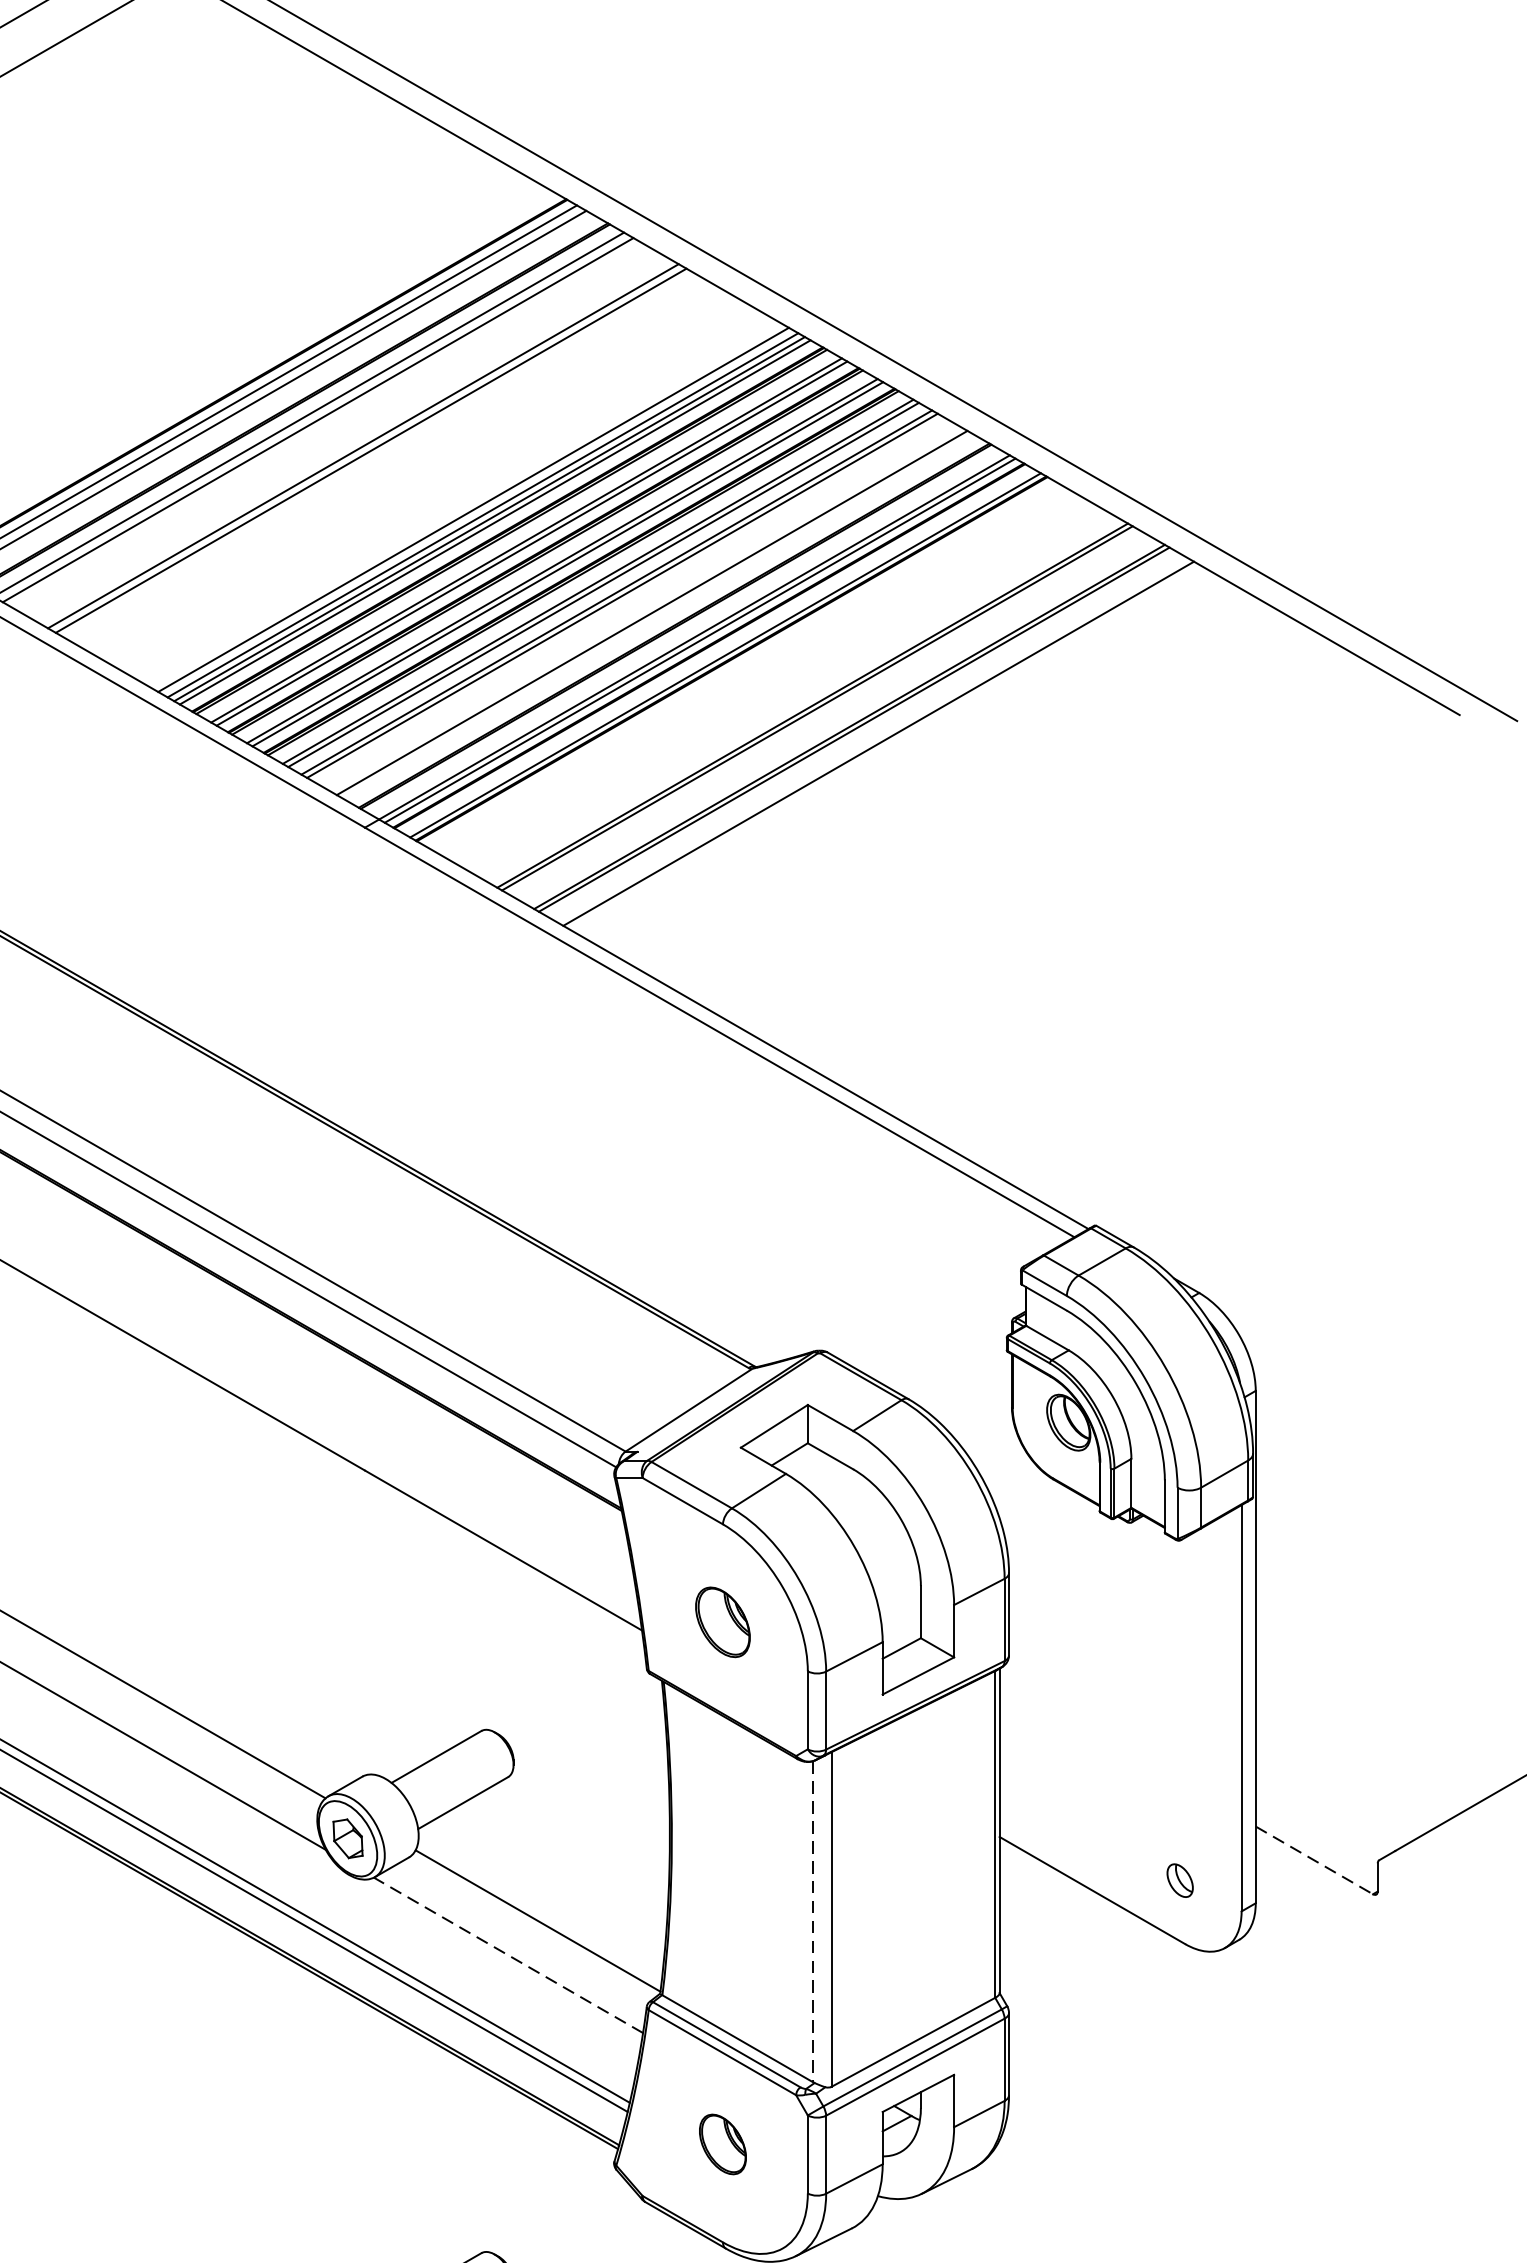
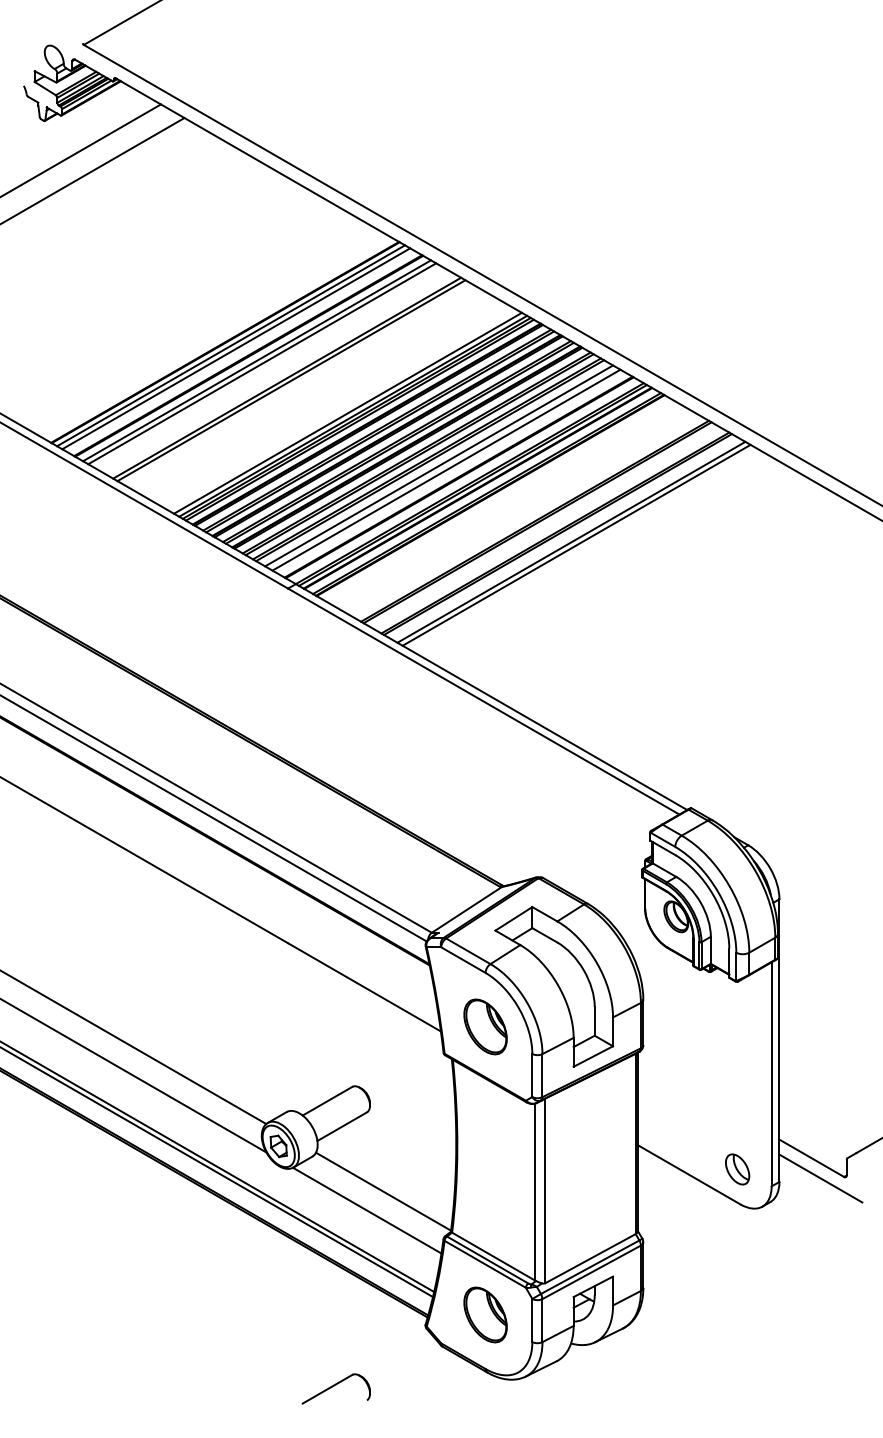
line: (639, 604) -> (439, 465), added
line: (887, 747) -> (576, 544), added
part: (722, 1621) -> (485, 1026), size x1.43
line: (1315, 1860) -> (812, 1158), dashed -> solid
part: (1179, 1880) -> (737, 1169), size x1.67
line: (1330, 1897) -> (820, 1178), added
line: (813, 1922) -> (535, 1192), dashed -> solid
line: (508, 1955) -> (367, 1210), dashed -> solid
part: (722, 2143) -> (485, 1314), size x1.67

